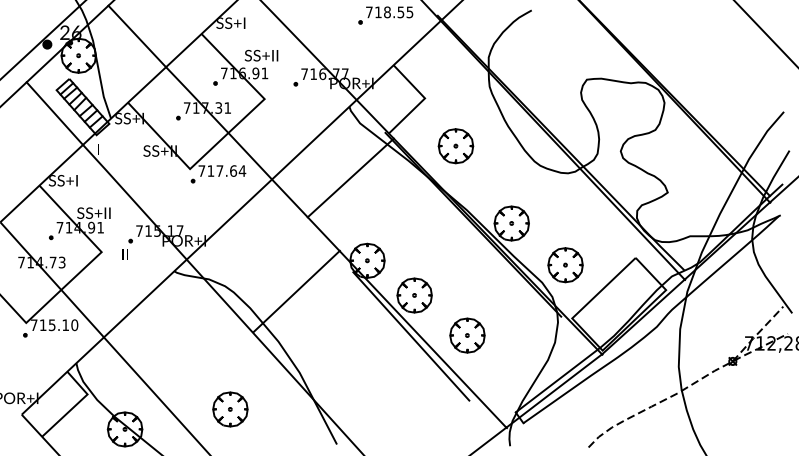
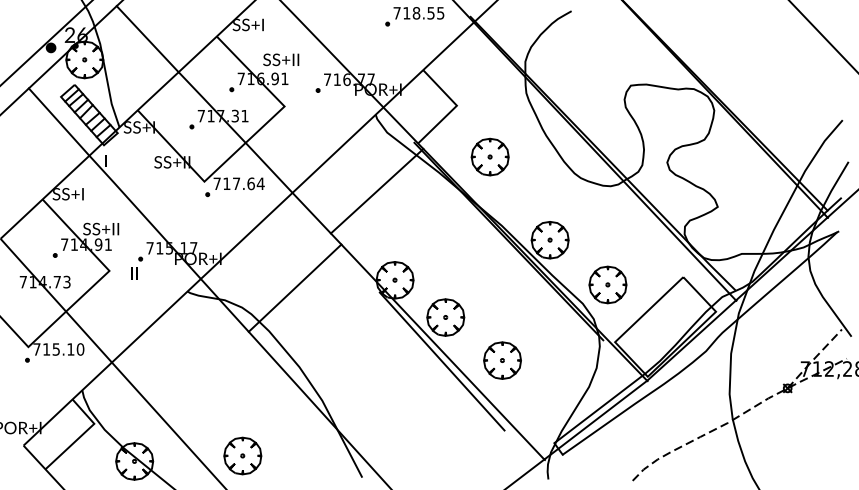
line: (296, 290) -> (294, 287), moved
part: (230, 409) -> (242, 455), moved

